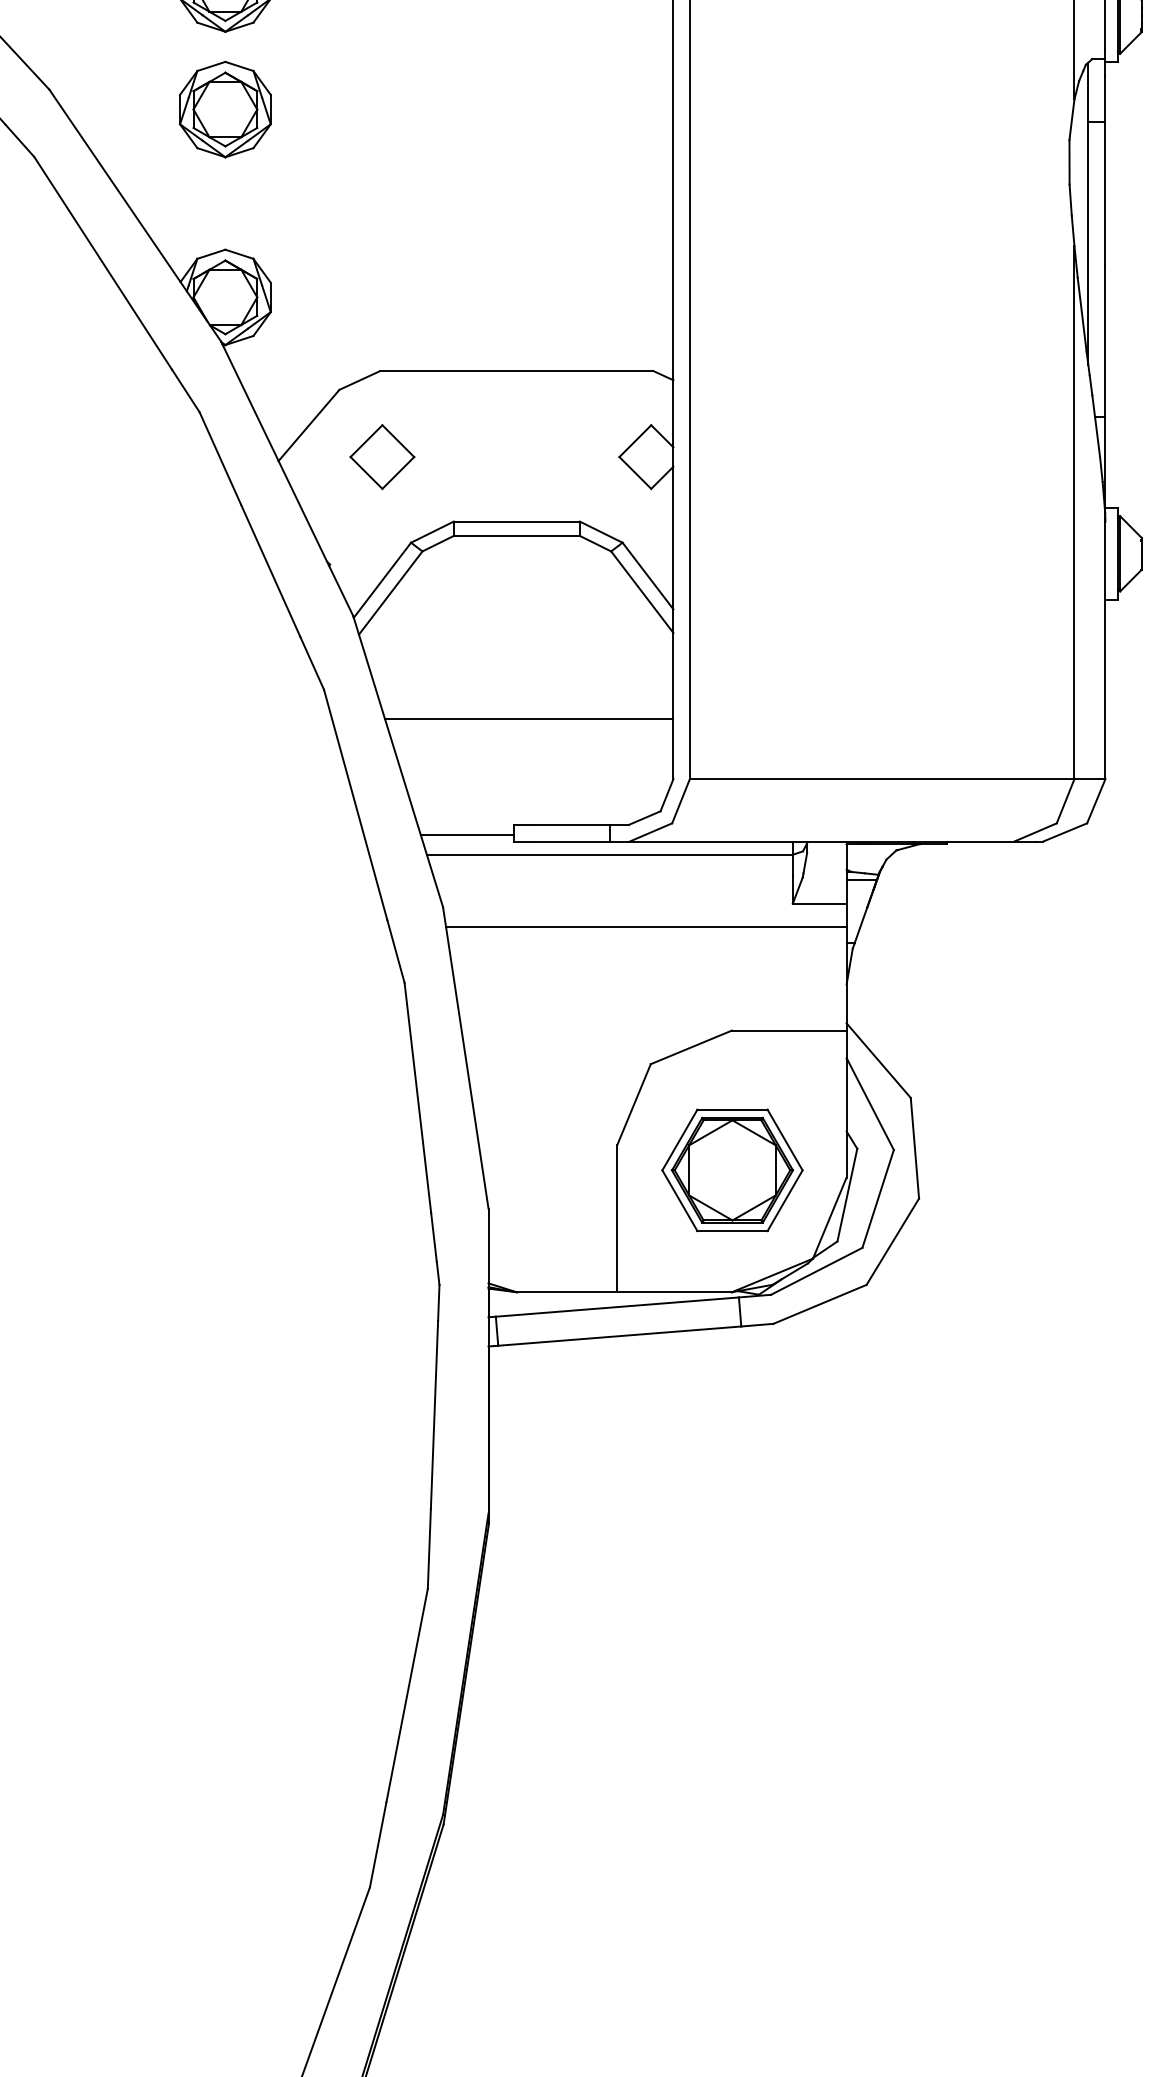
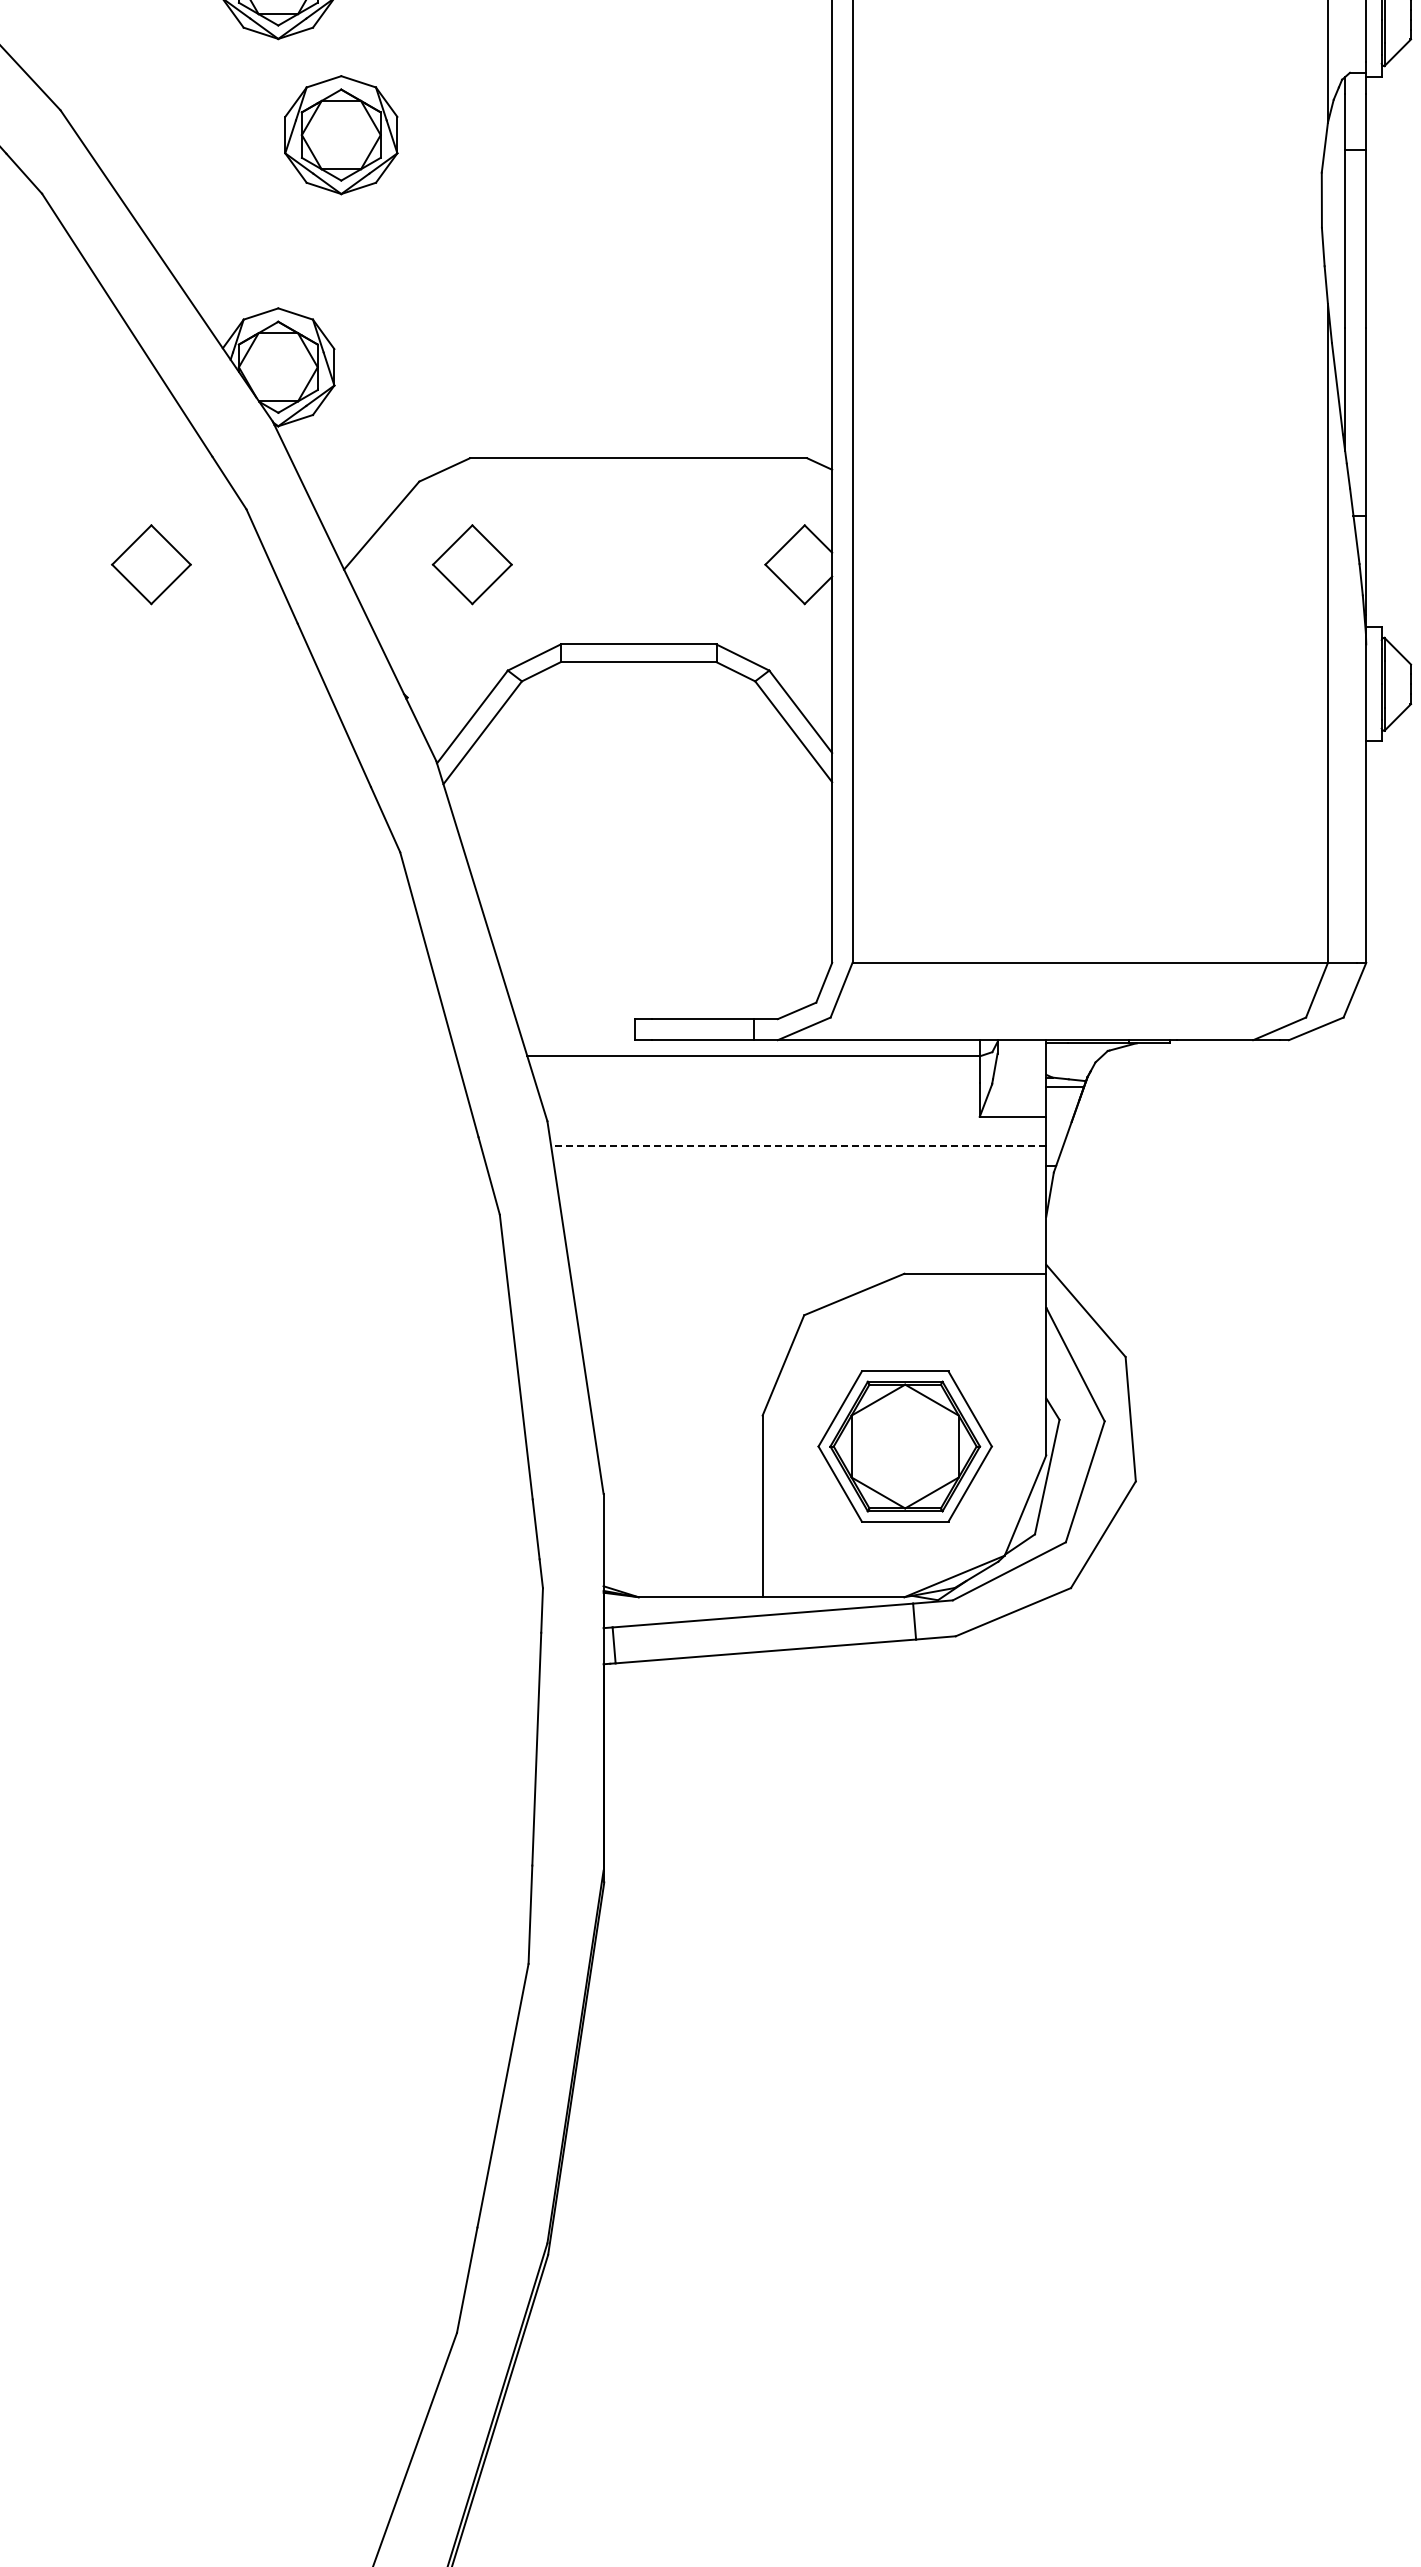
part: (225, 109) -> (341, 135), moved
part: (122, 456) -> (150, 564), added
line: (528, 718) -> (653, 888), removed
line: (466, 834) -> (576, 1031), removed
line: (646, 926) -> (798, 1145), solid -> dashed

